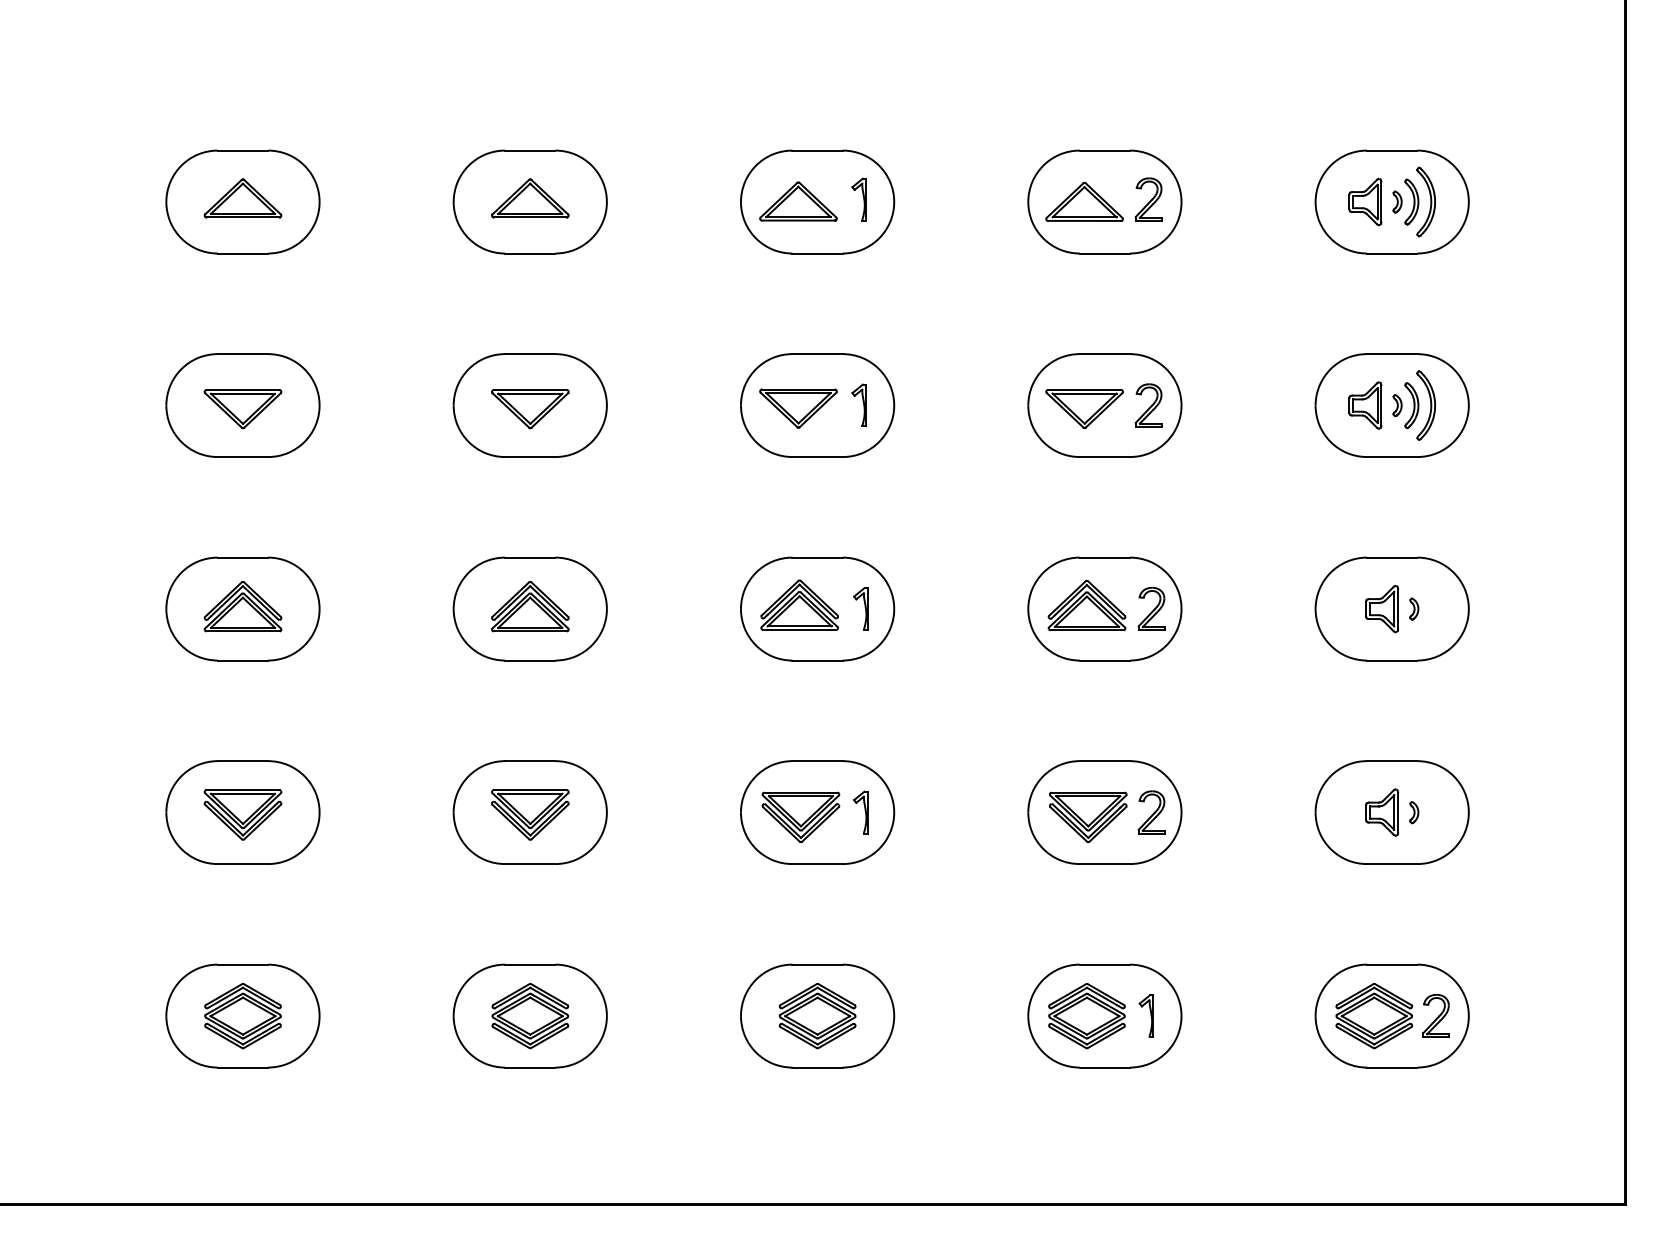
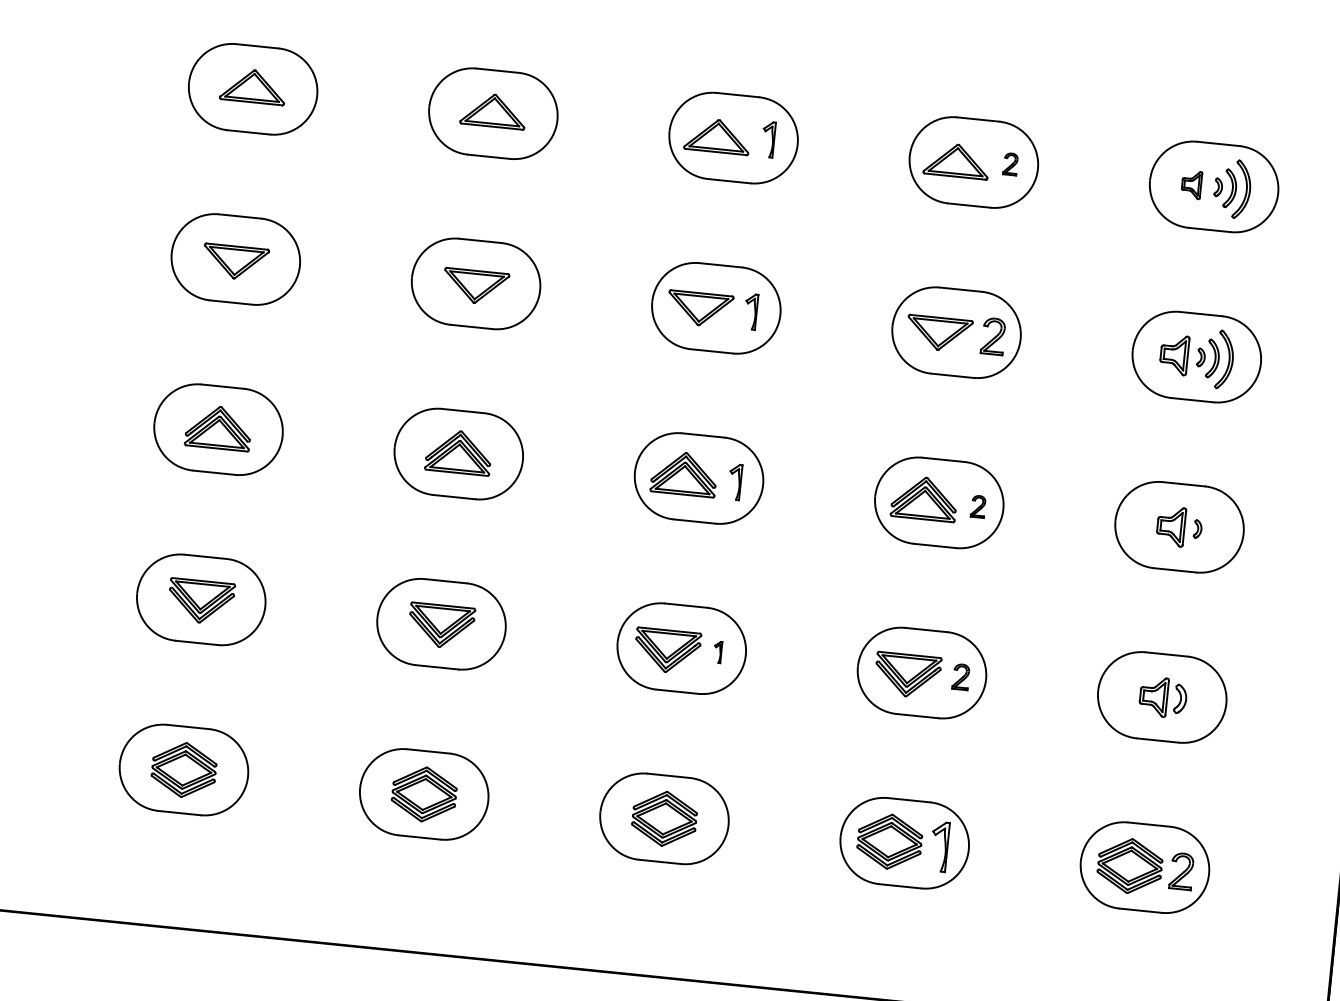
part: (1148, 199) -> (1010, 164), size x0.6
part: (1365, 202) -> (1191, 185), size x0.7
part: (1151, 608) -> (978, 506), size x0.6
part: (860, 812) -> (717, 652), size x0.6
part: (1151, 812) -> (960, 676), size x0.7
part: (1414, 812) -> (1180, 699), size x1.6
part: (1145, 1015) -> (938, 846), size x1.4

